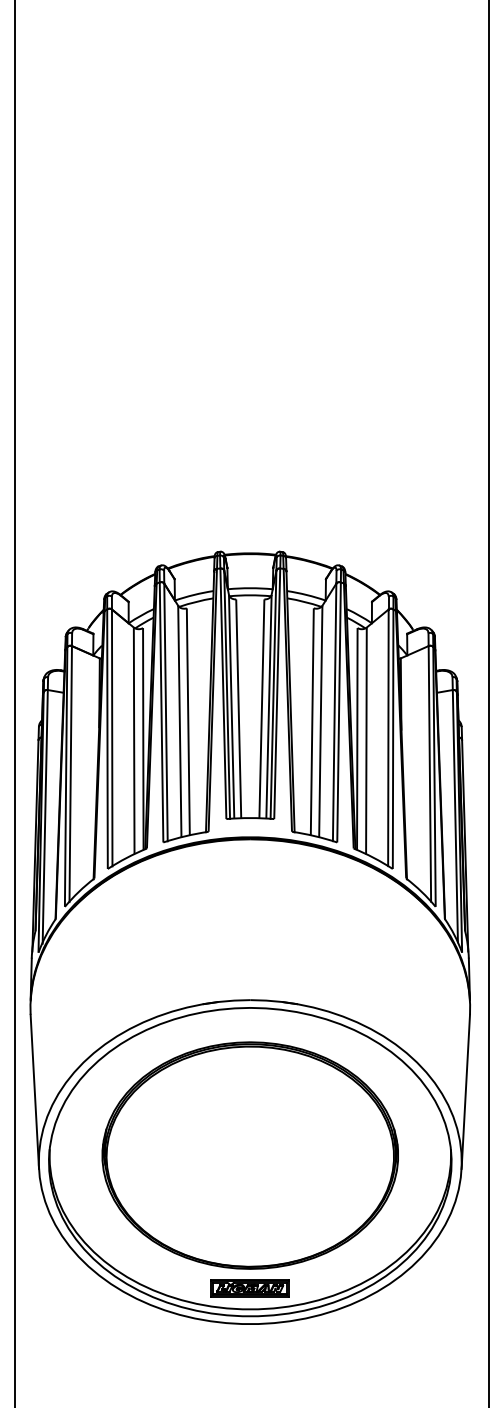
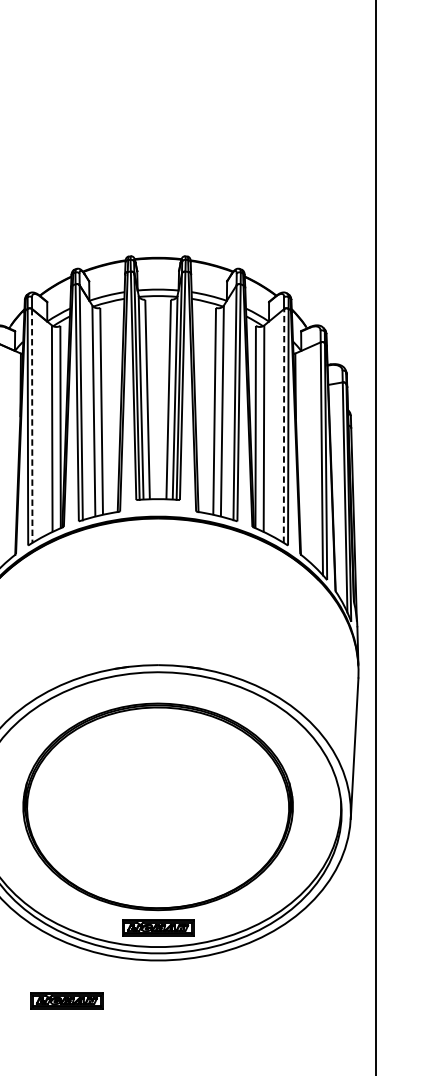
line: (388, 737) -> (284, 425), solid -> dashed
line: (112, 738) -> (32, 426), solid -> dashed
part: (149, 1368) -> (66, 1000), added

